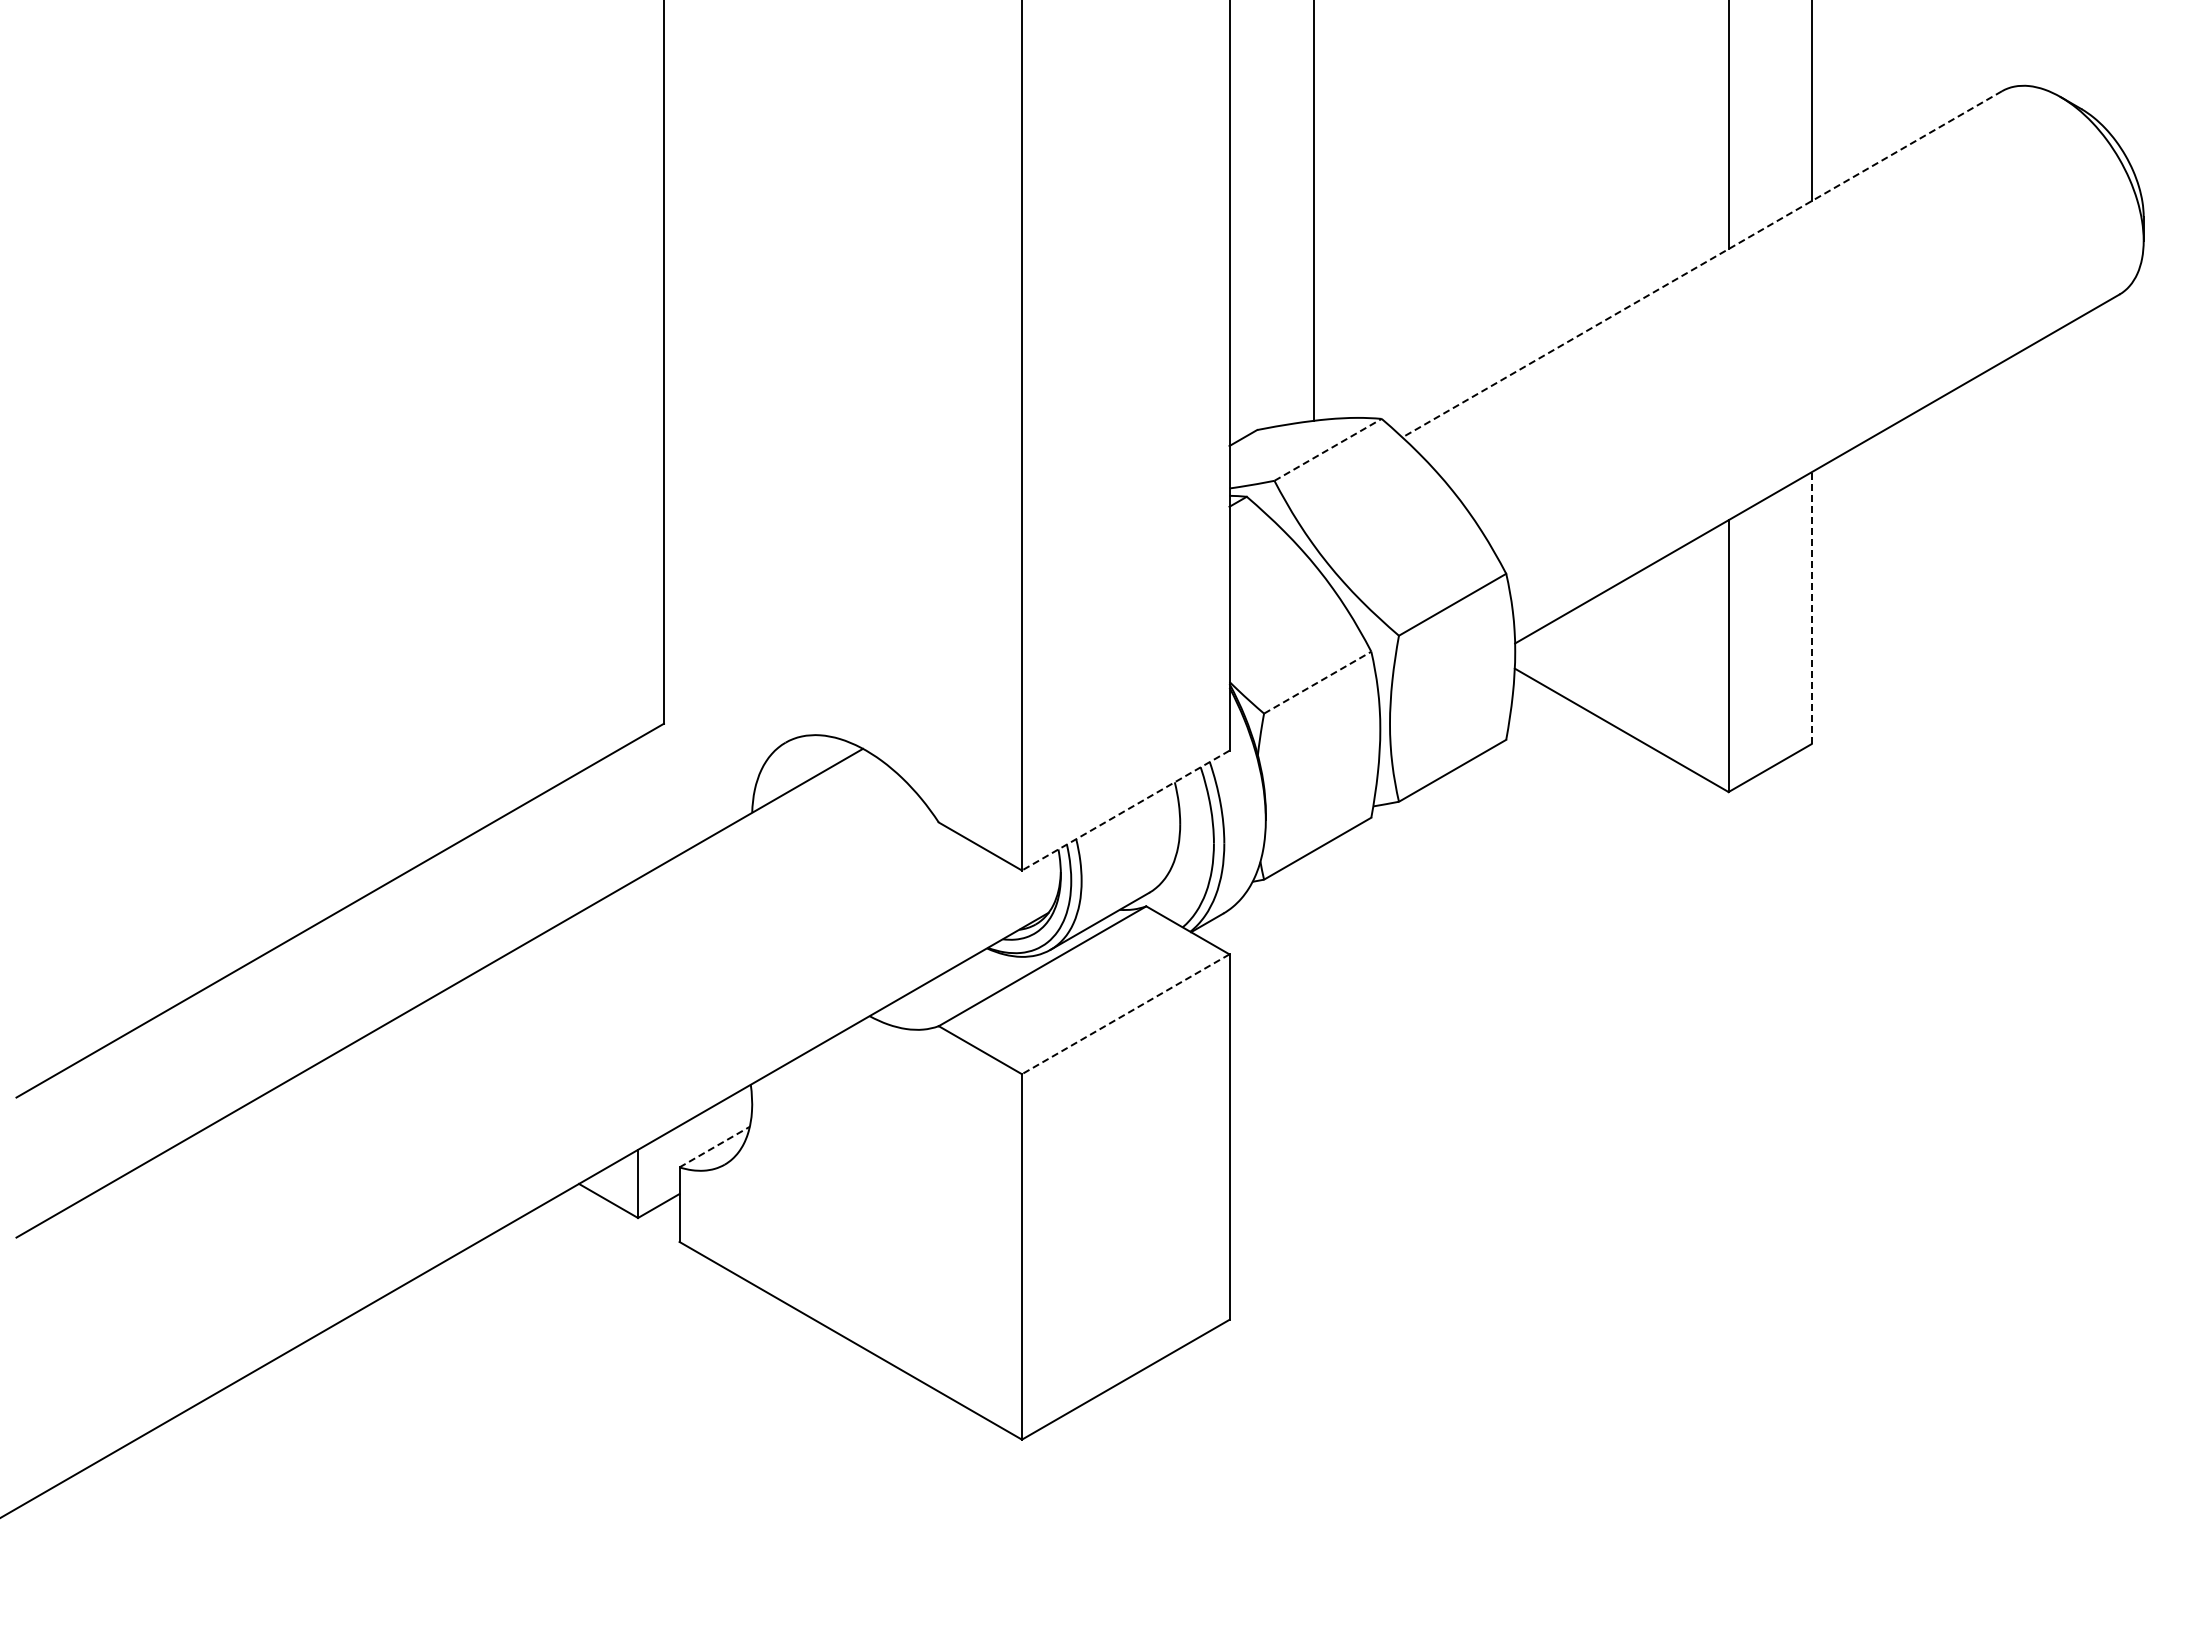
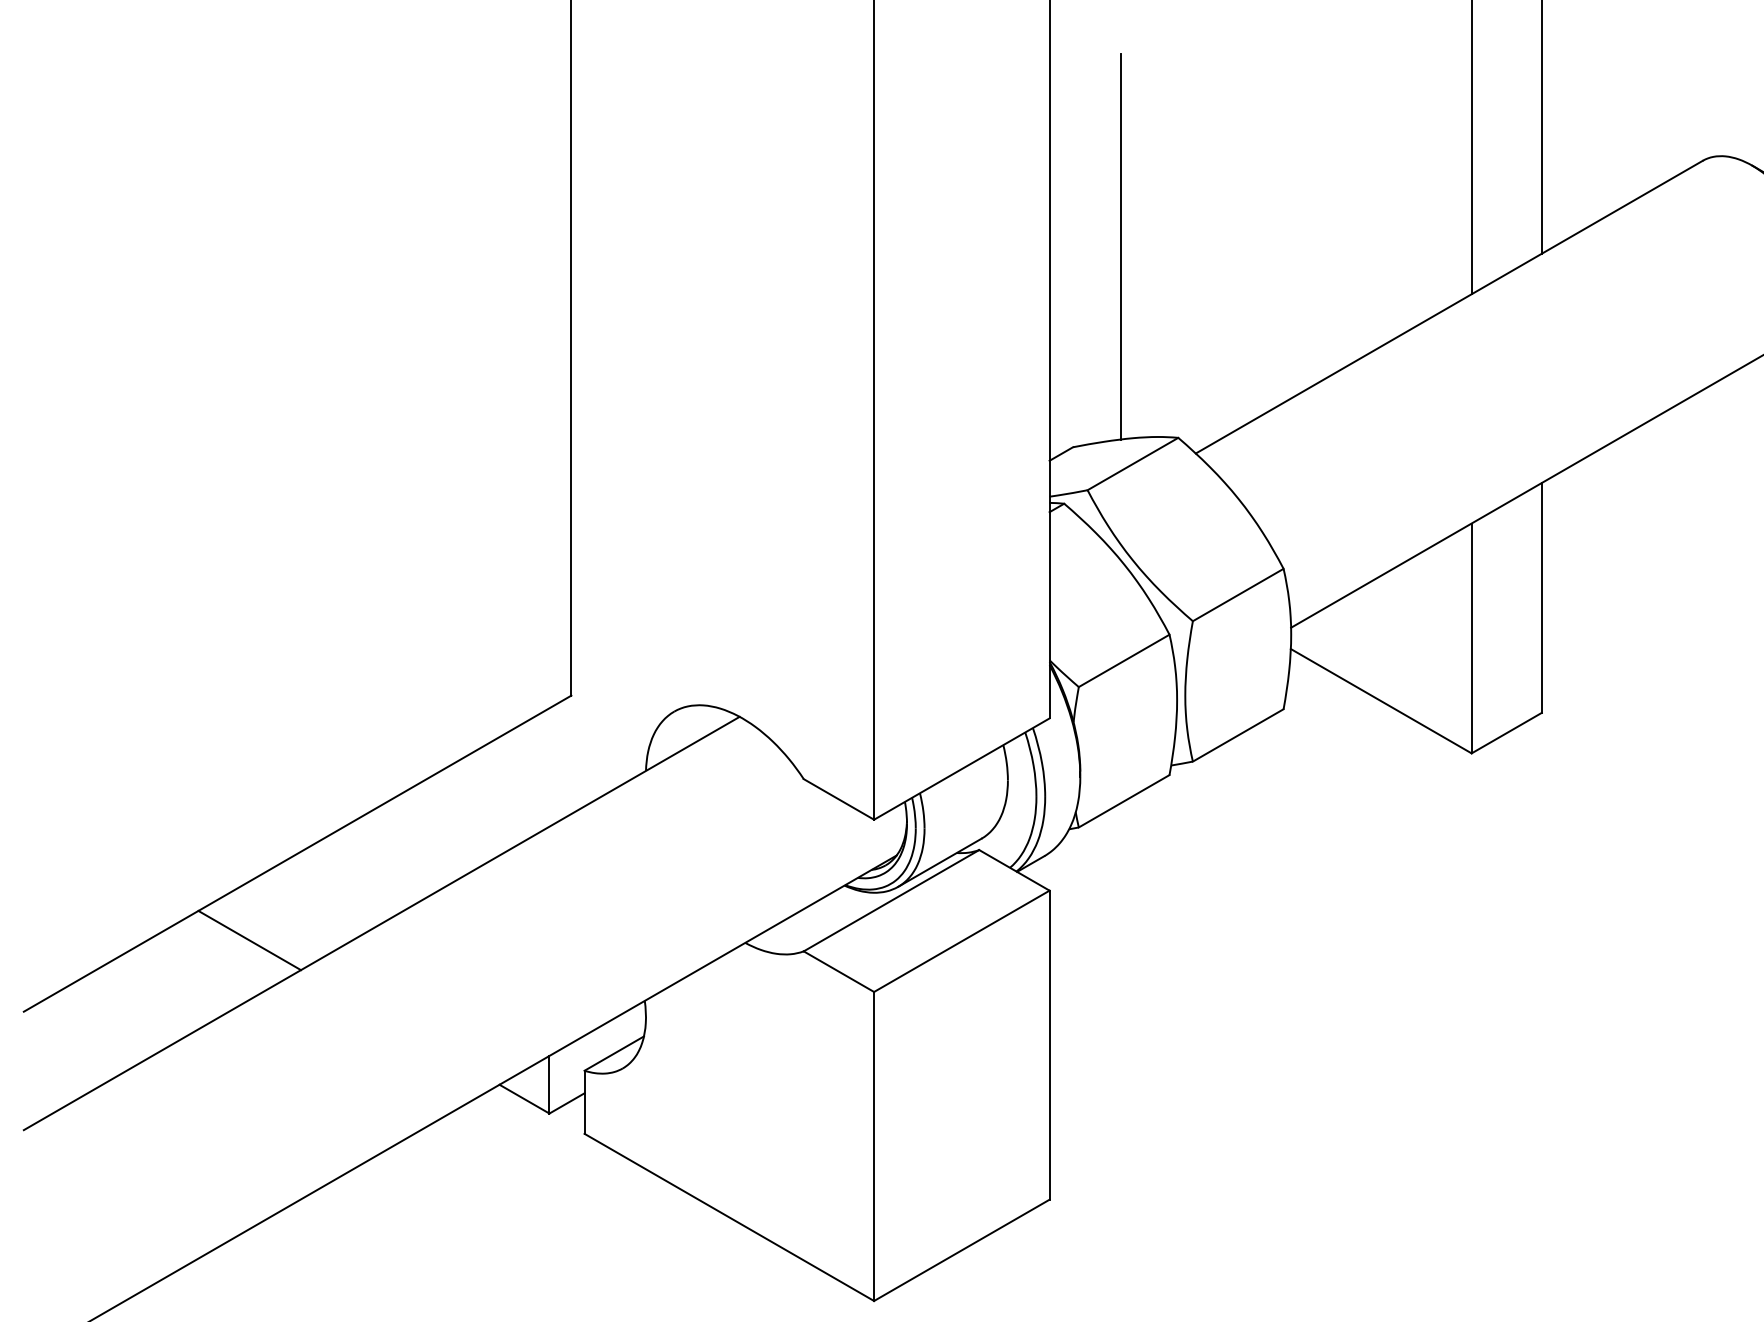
line: (1701, 264) -> (1448, 307), dashed -> solid
line: (1328, 449) -> (1133, 463), dashed -> solid
line: (1811, 608) -> (1541, 598), dashed -> solid
line: (1317, 682) -> (1124, 660), dashed -> solid
line: (1125, 810) -> (961, 768), dashed -> solid
line: (283, 1013) -> (249, 940), added
line: (1125, 1014) -> (961, 941), dashed -> solid
line: (714, 1147) -> (614, 1053), dashed -> solid

